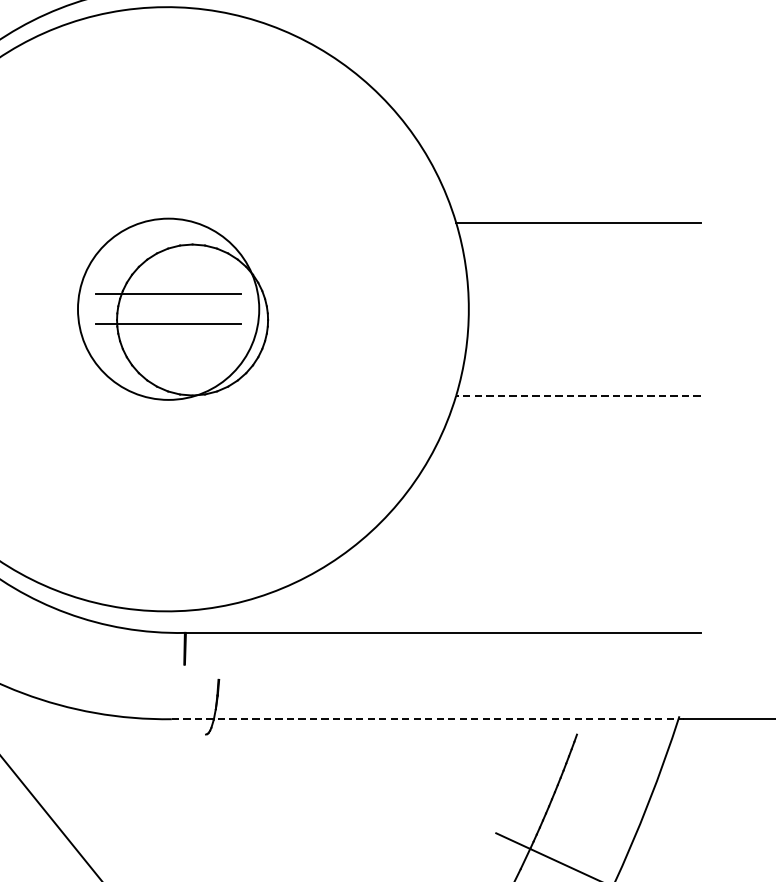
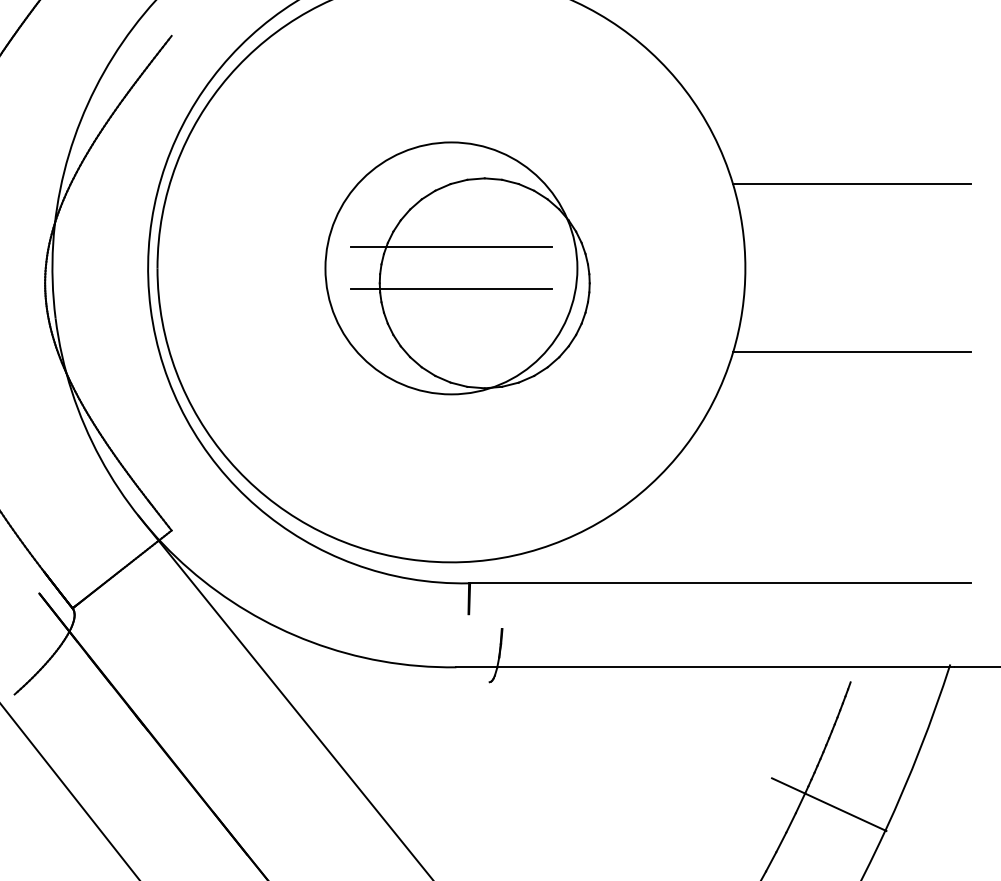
part: (172, 309) -> (457, 268), size x1.43
line: (578, 395) -> (852, 352), dashed -> solid
line: (427, 719) -> (705, 667), dashed -> solid

